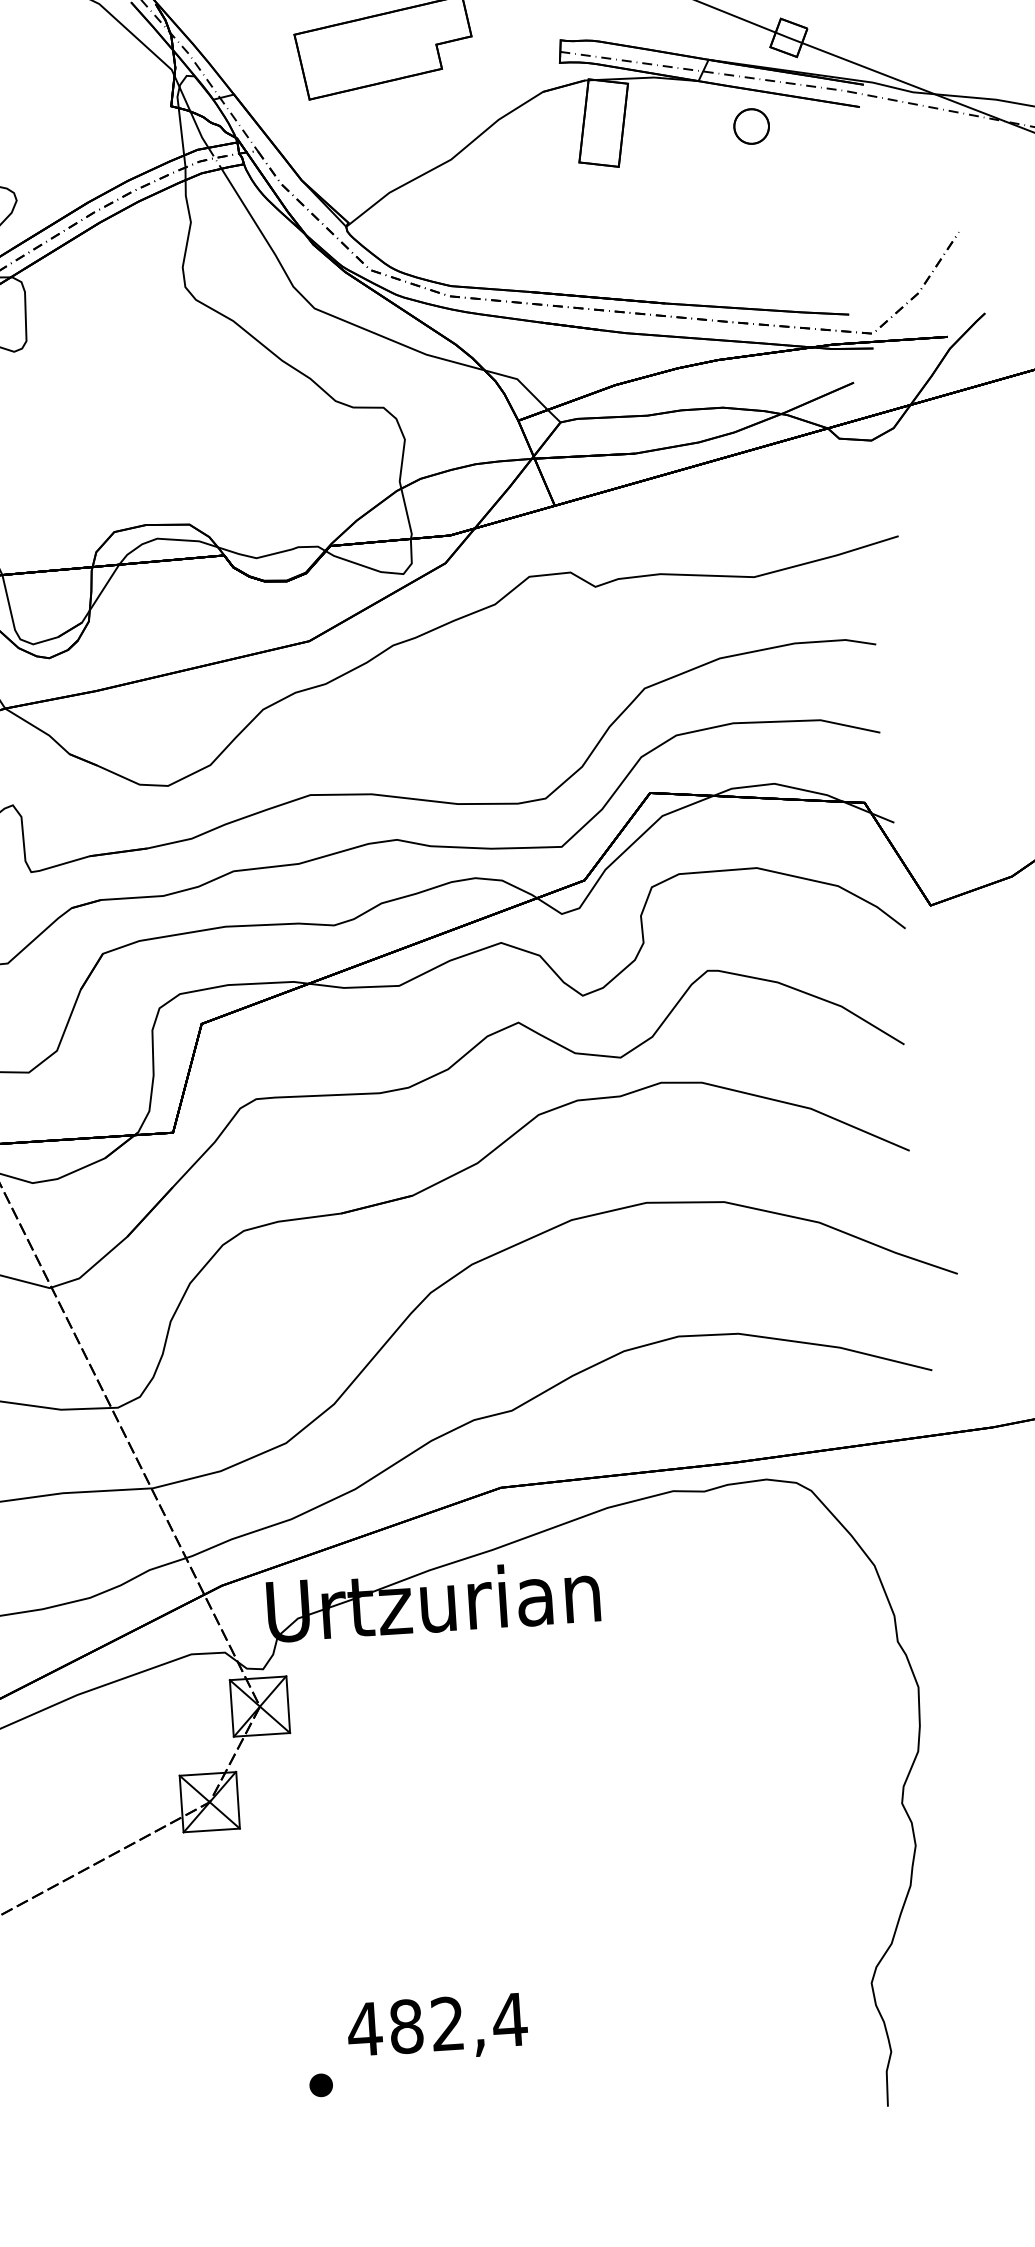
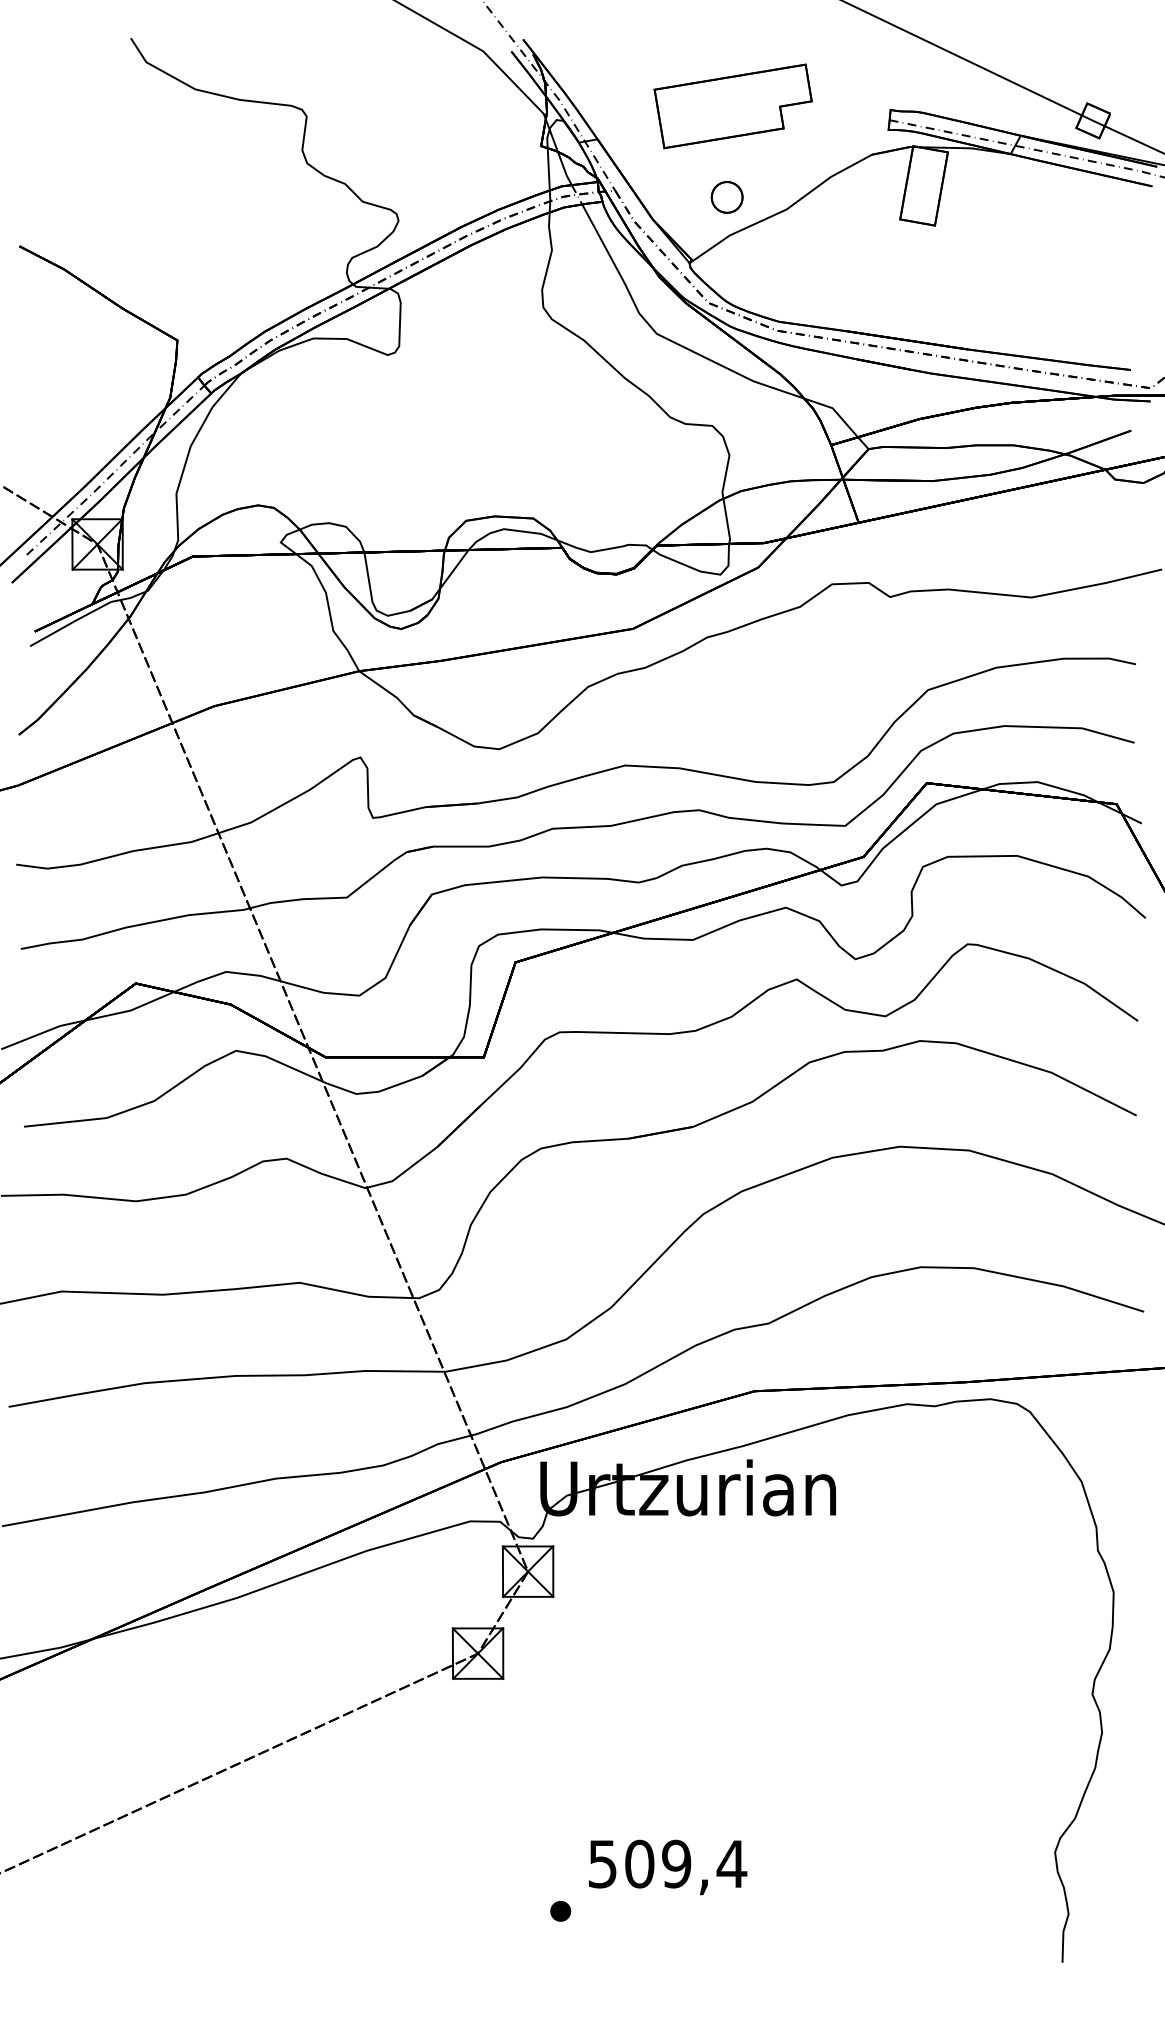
part: (750, 126) -> (726, 197), moved
text: (406, 2025) -> (639, 1863), 482,4 -> 509,4

